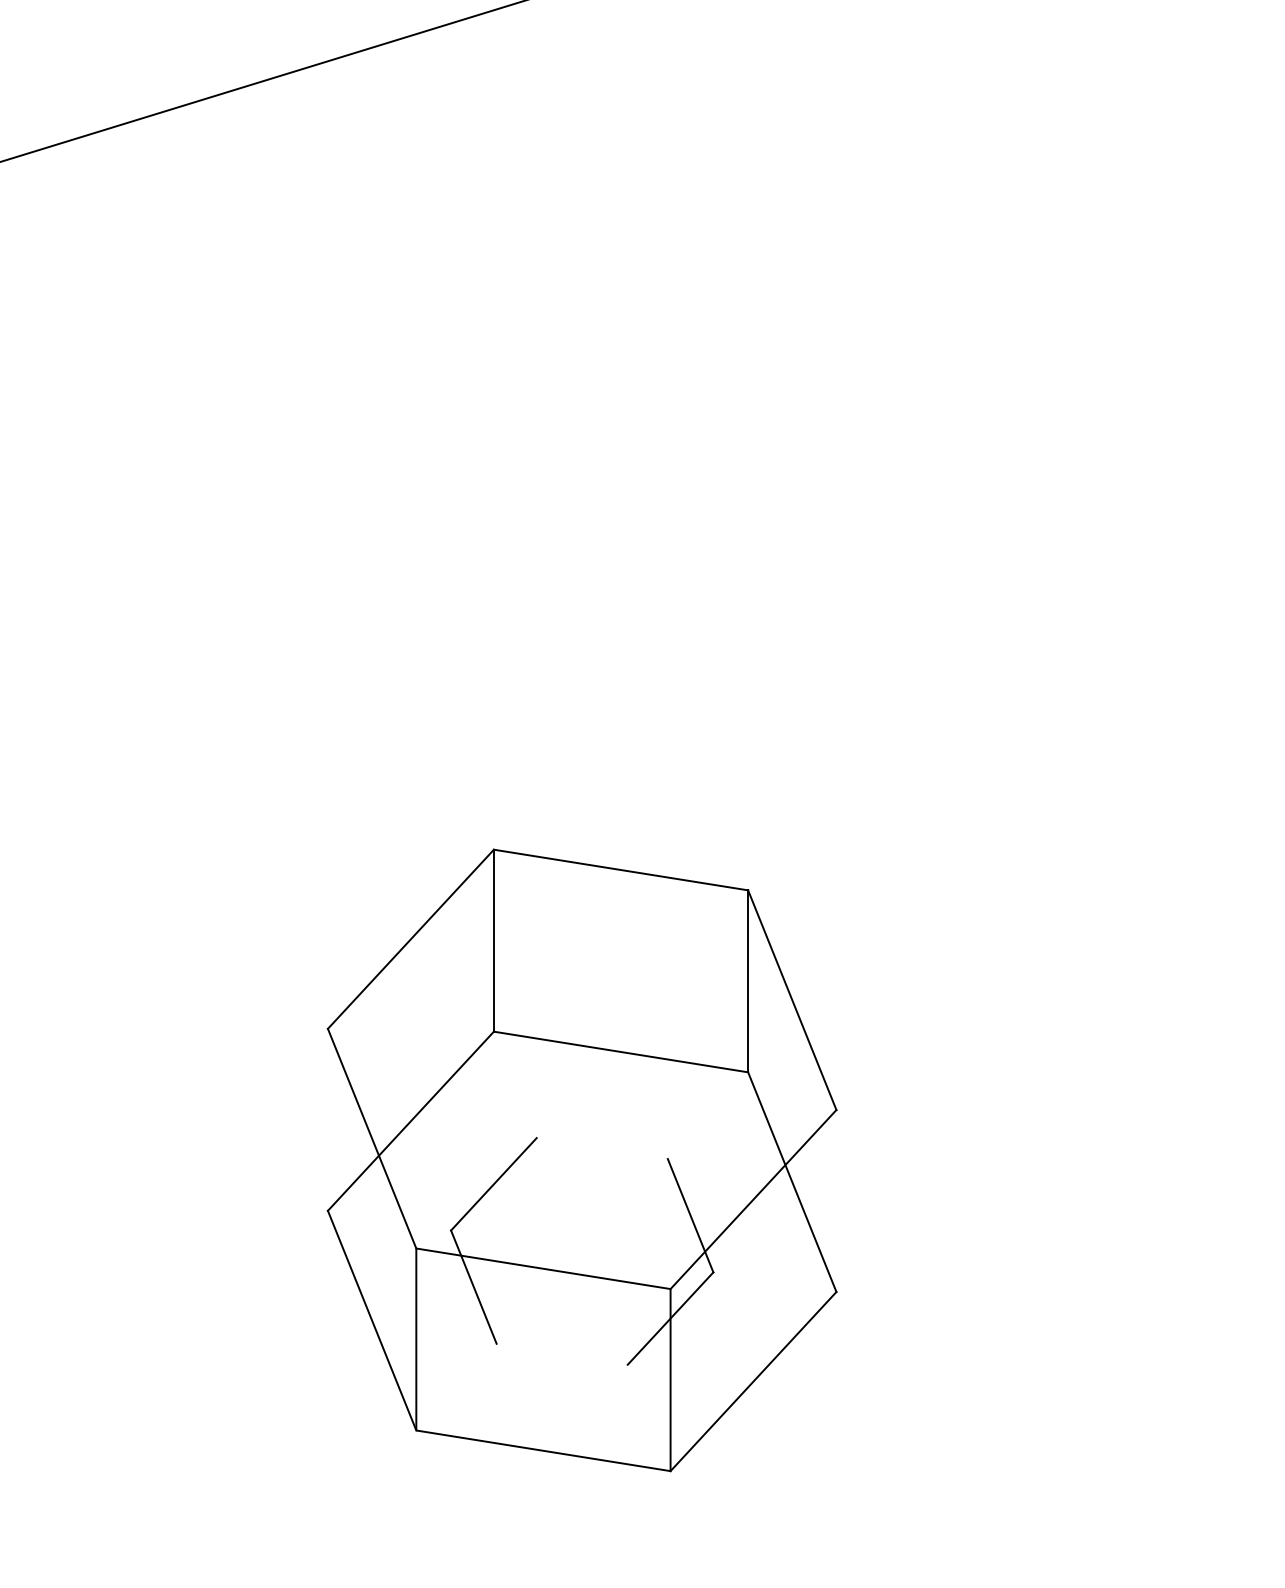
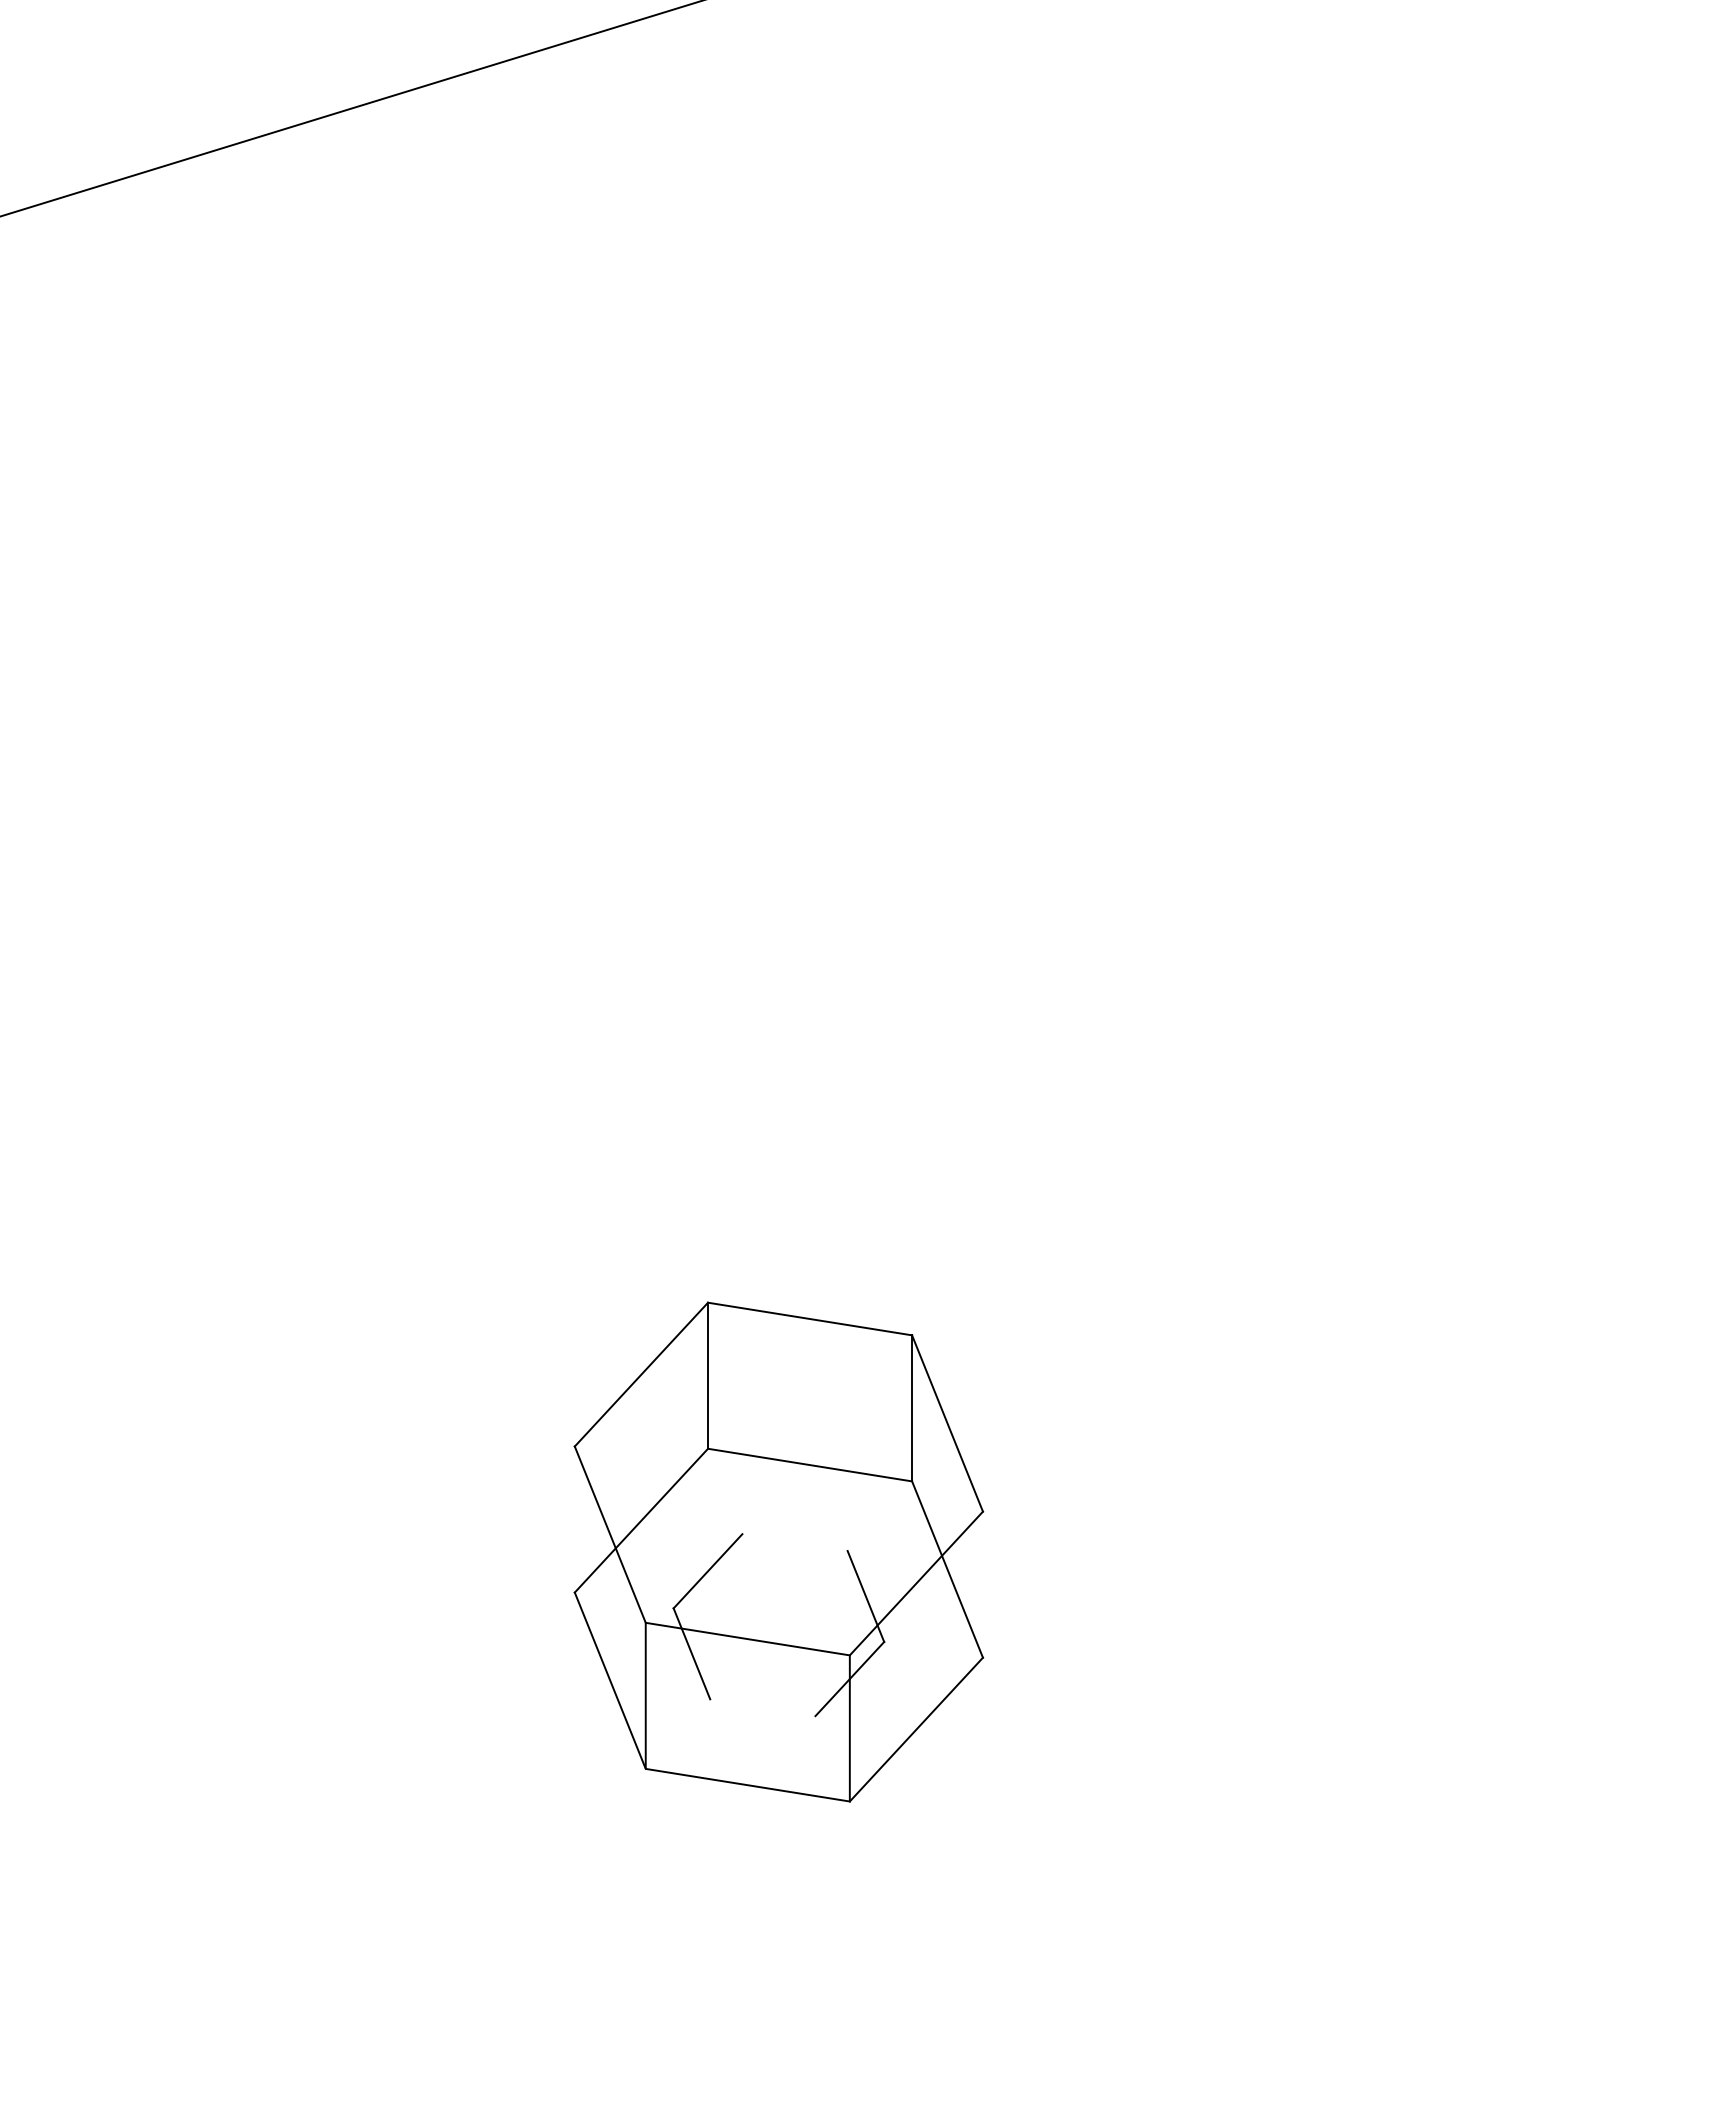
part: (581, 1159) -> (778, 1551), size x0.6

